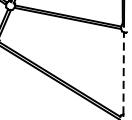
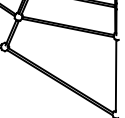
line: (124, 72) -> (116, 74), dashed -> solid

